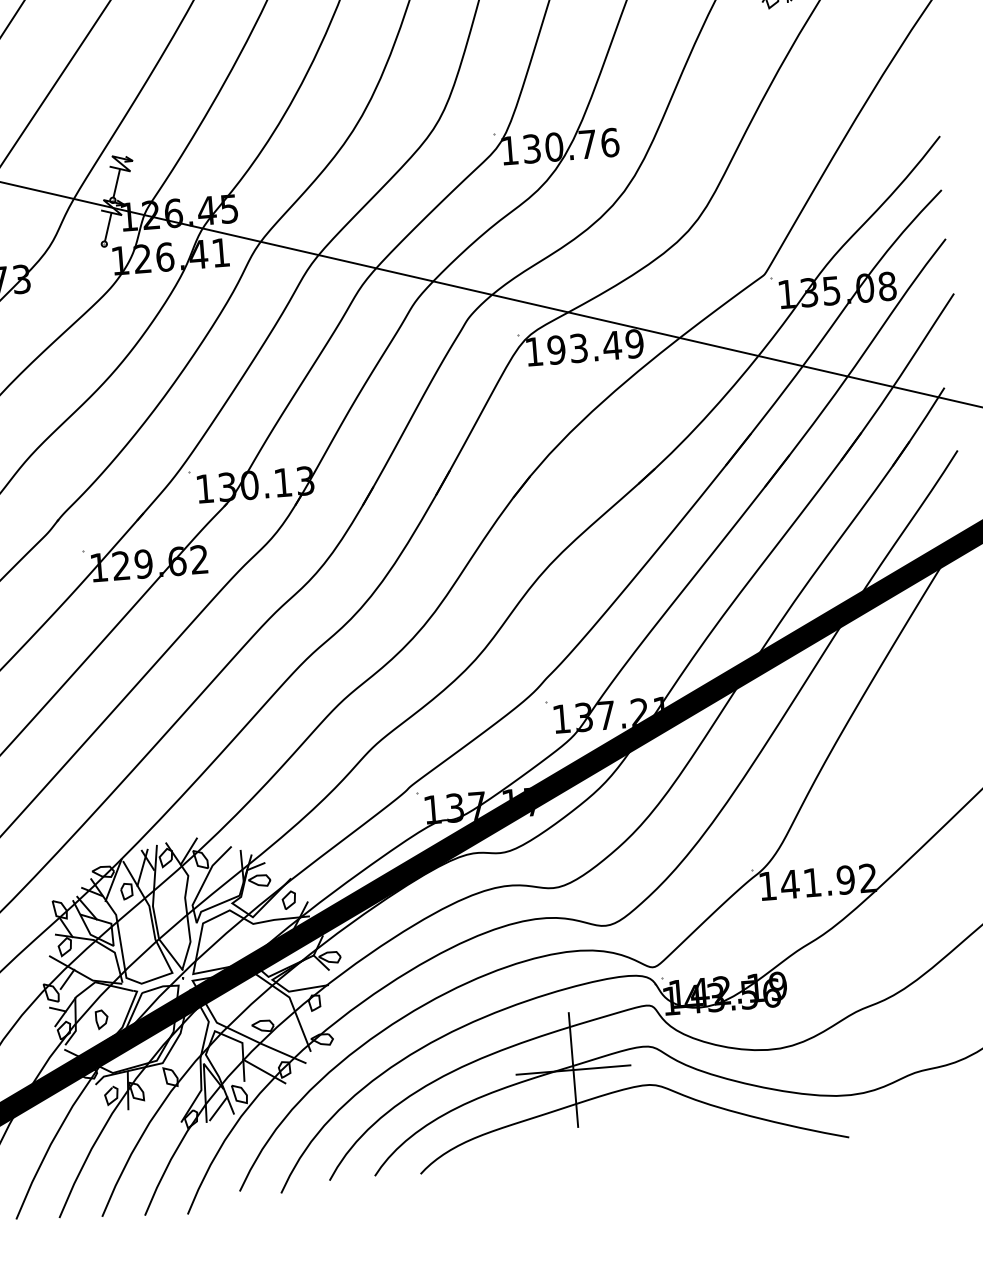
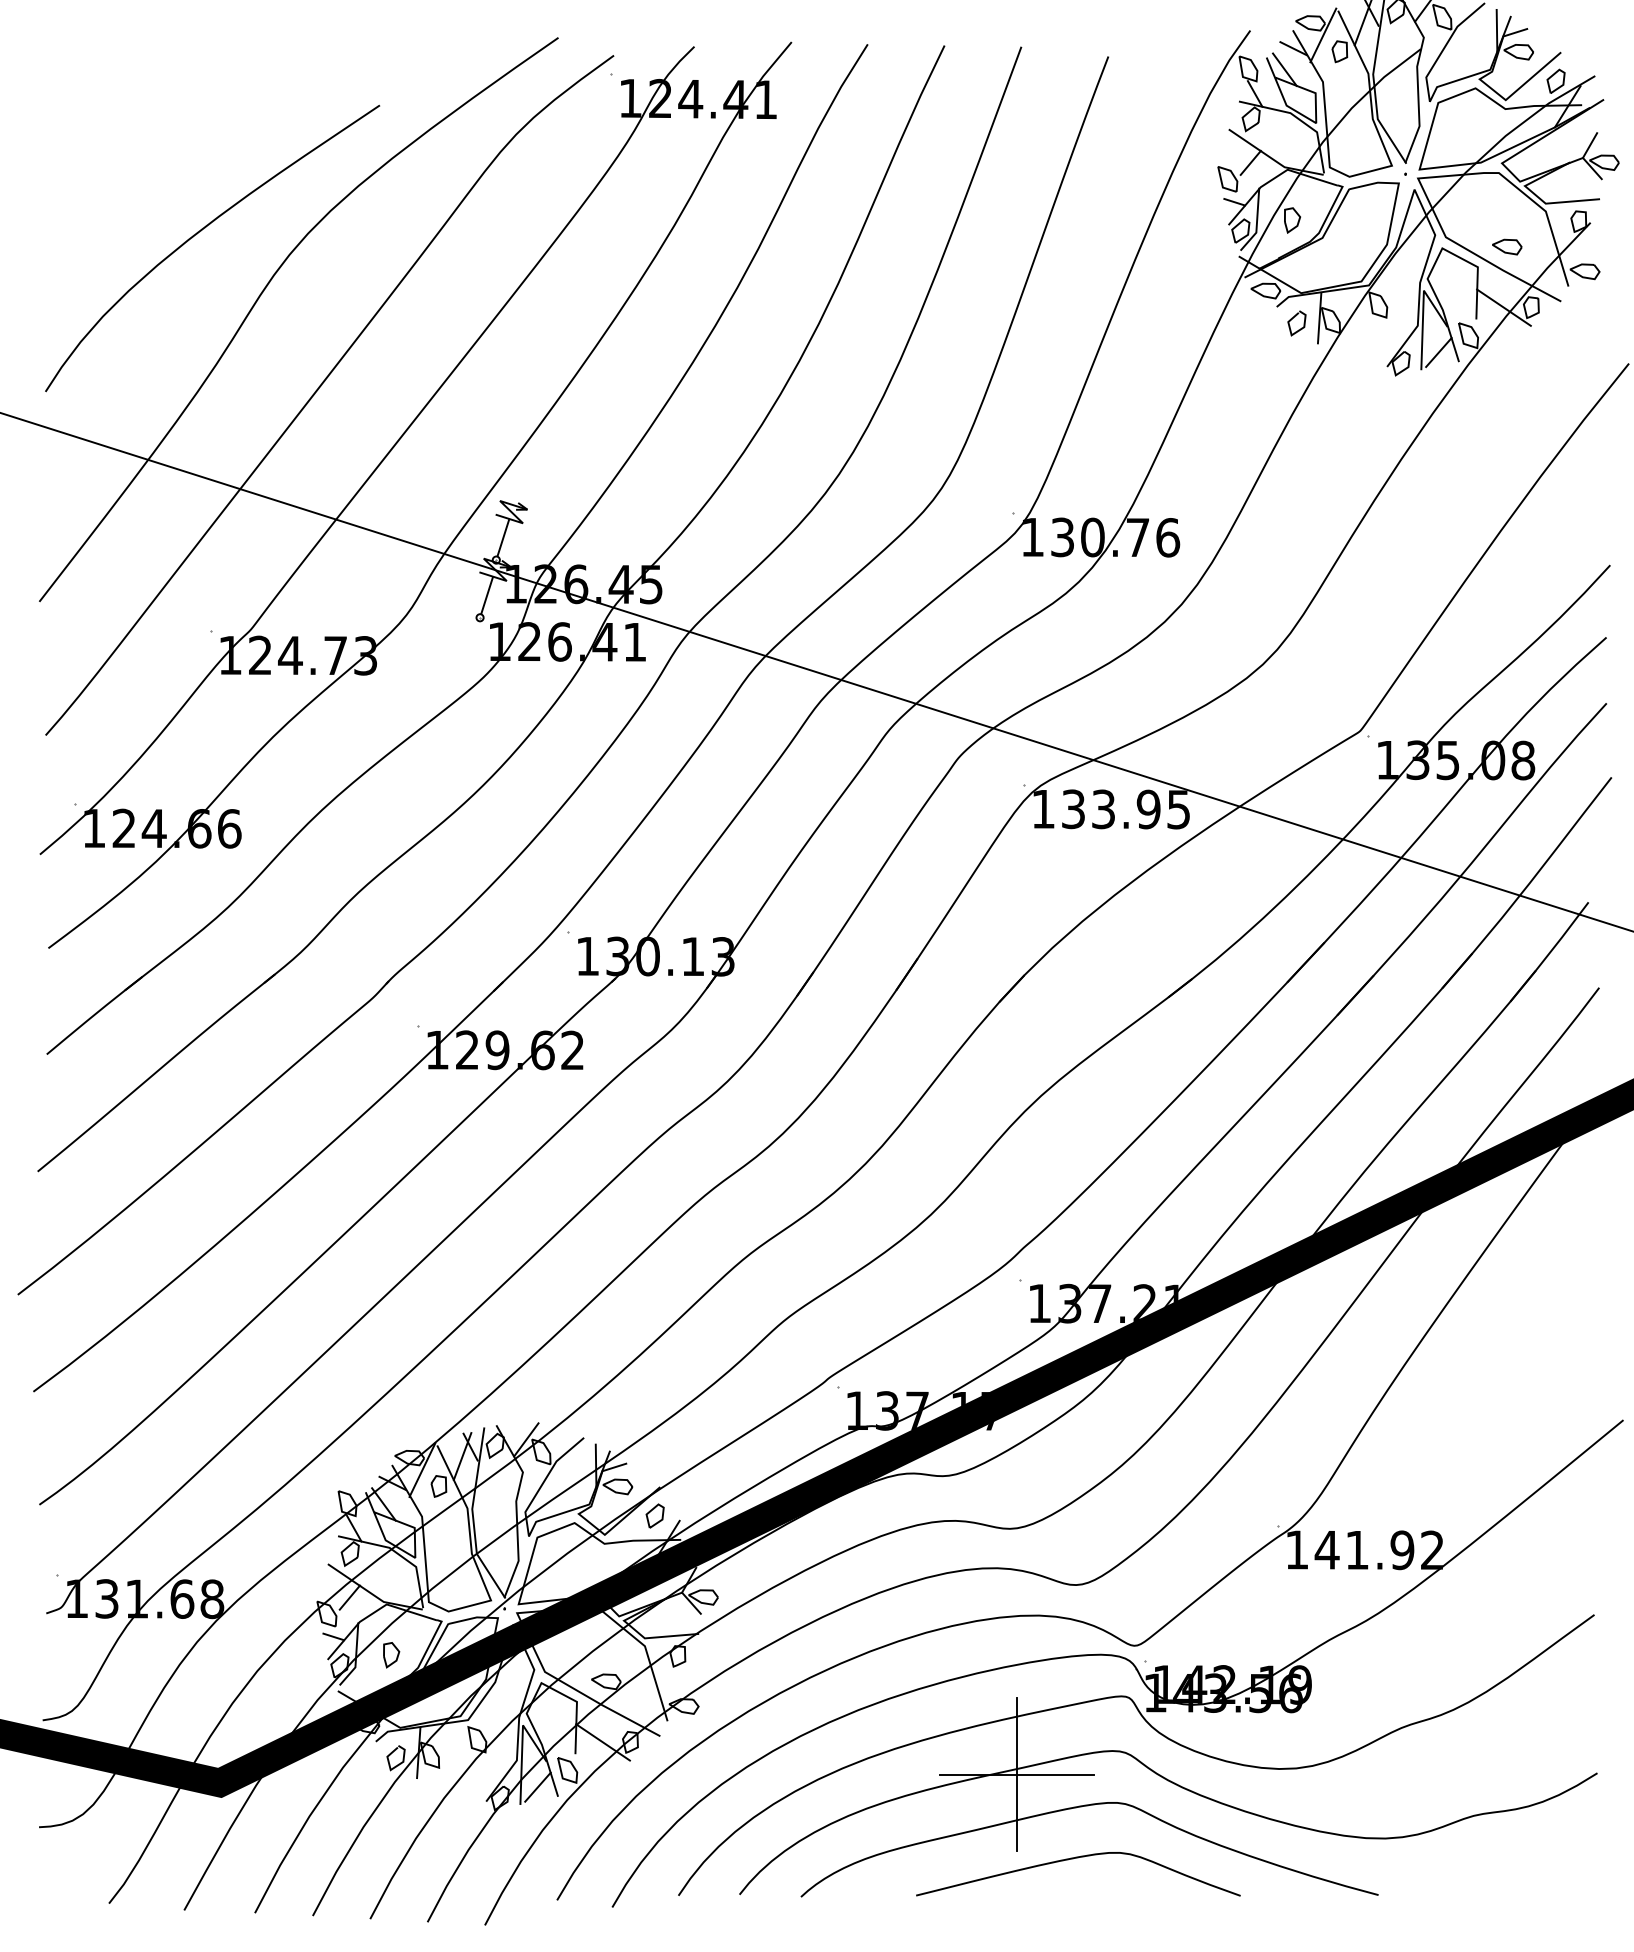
text: (595, 347) -> (1125, 809), 193.49 -> 133.95
curve: (620, 1129) -> (1073, 1859), added

